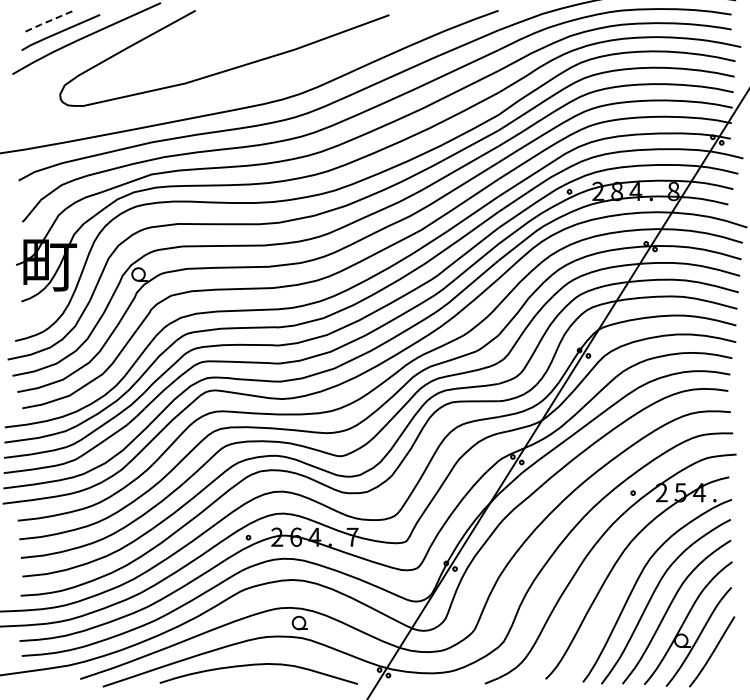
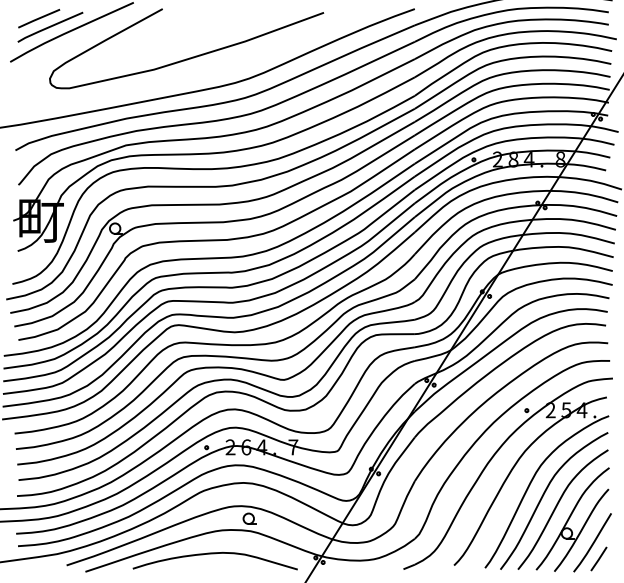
line: (46, 22) -> (38, 18), dashed -> solid
line: (719, 670) -> (598, 558), added

